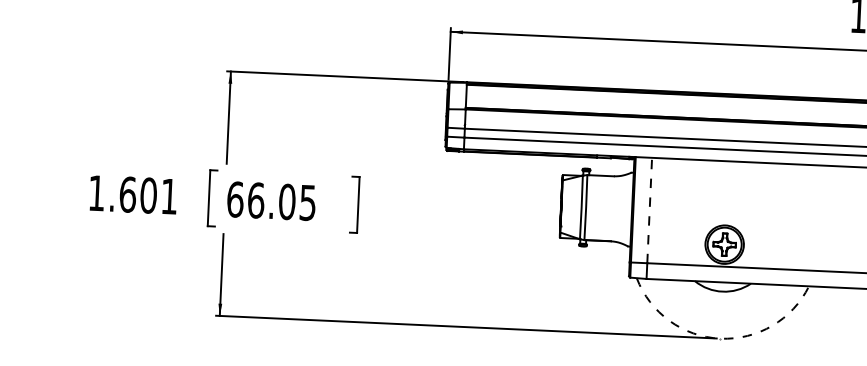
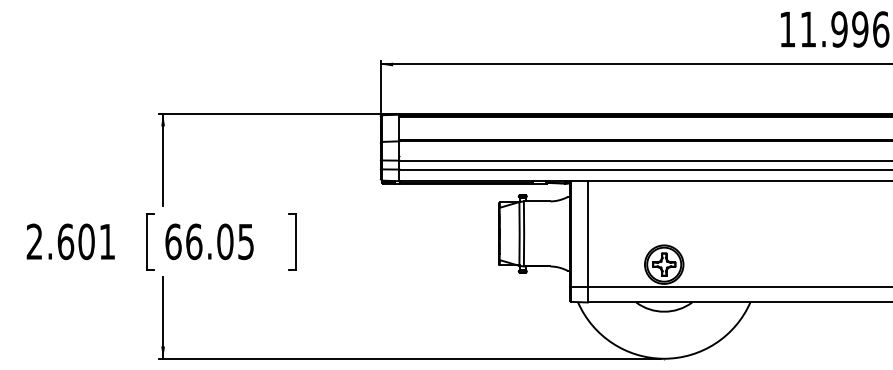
text: (96, 192) -> (34, 241), 1.601 -> 2.601
line: (649, 210) -> (587, 233), dashed -> solid
arc: (720, 338) -> (664, 358), dashed -> solid

